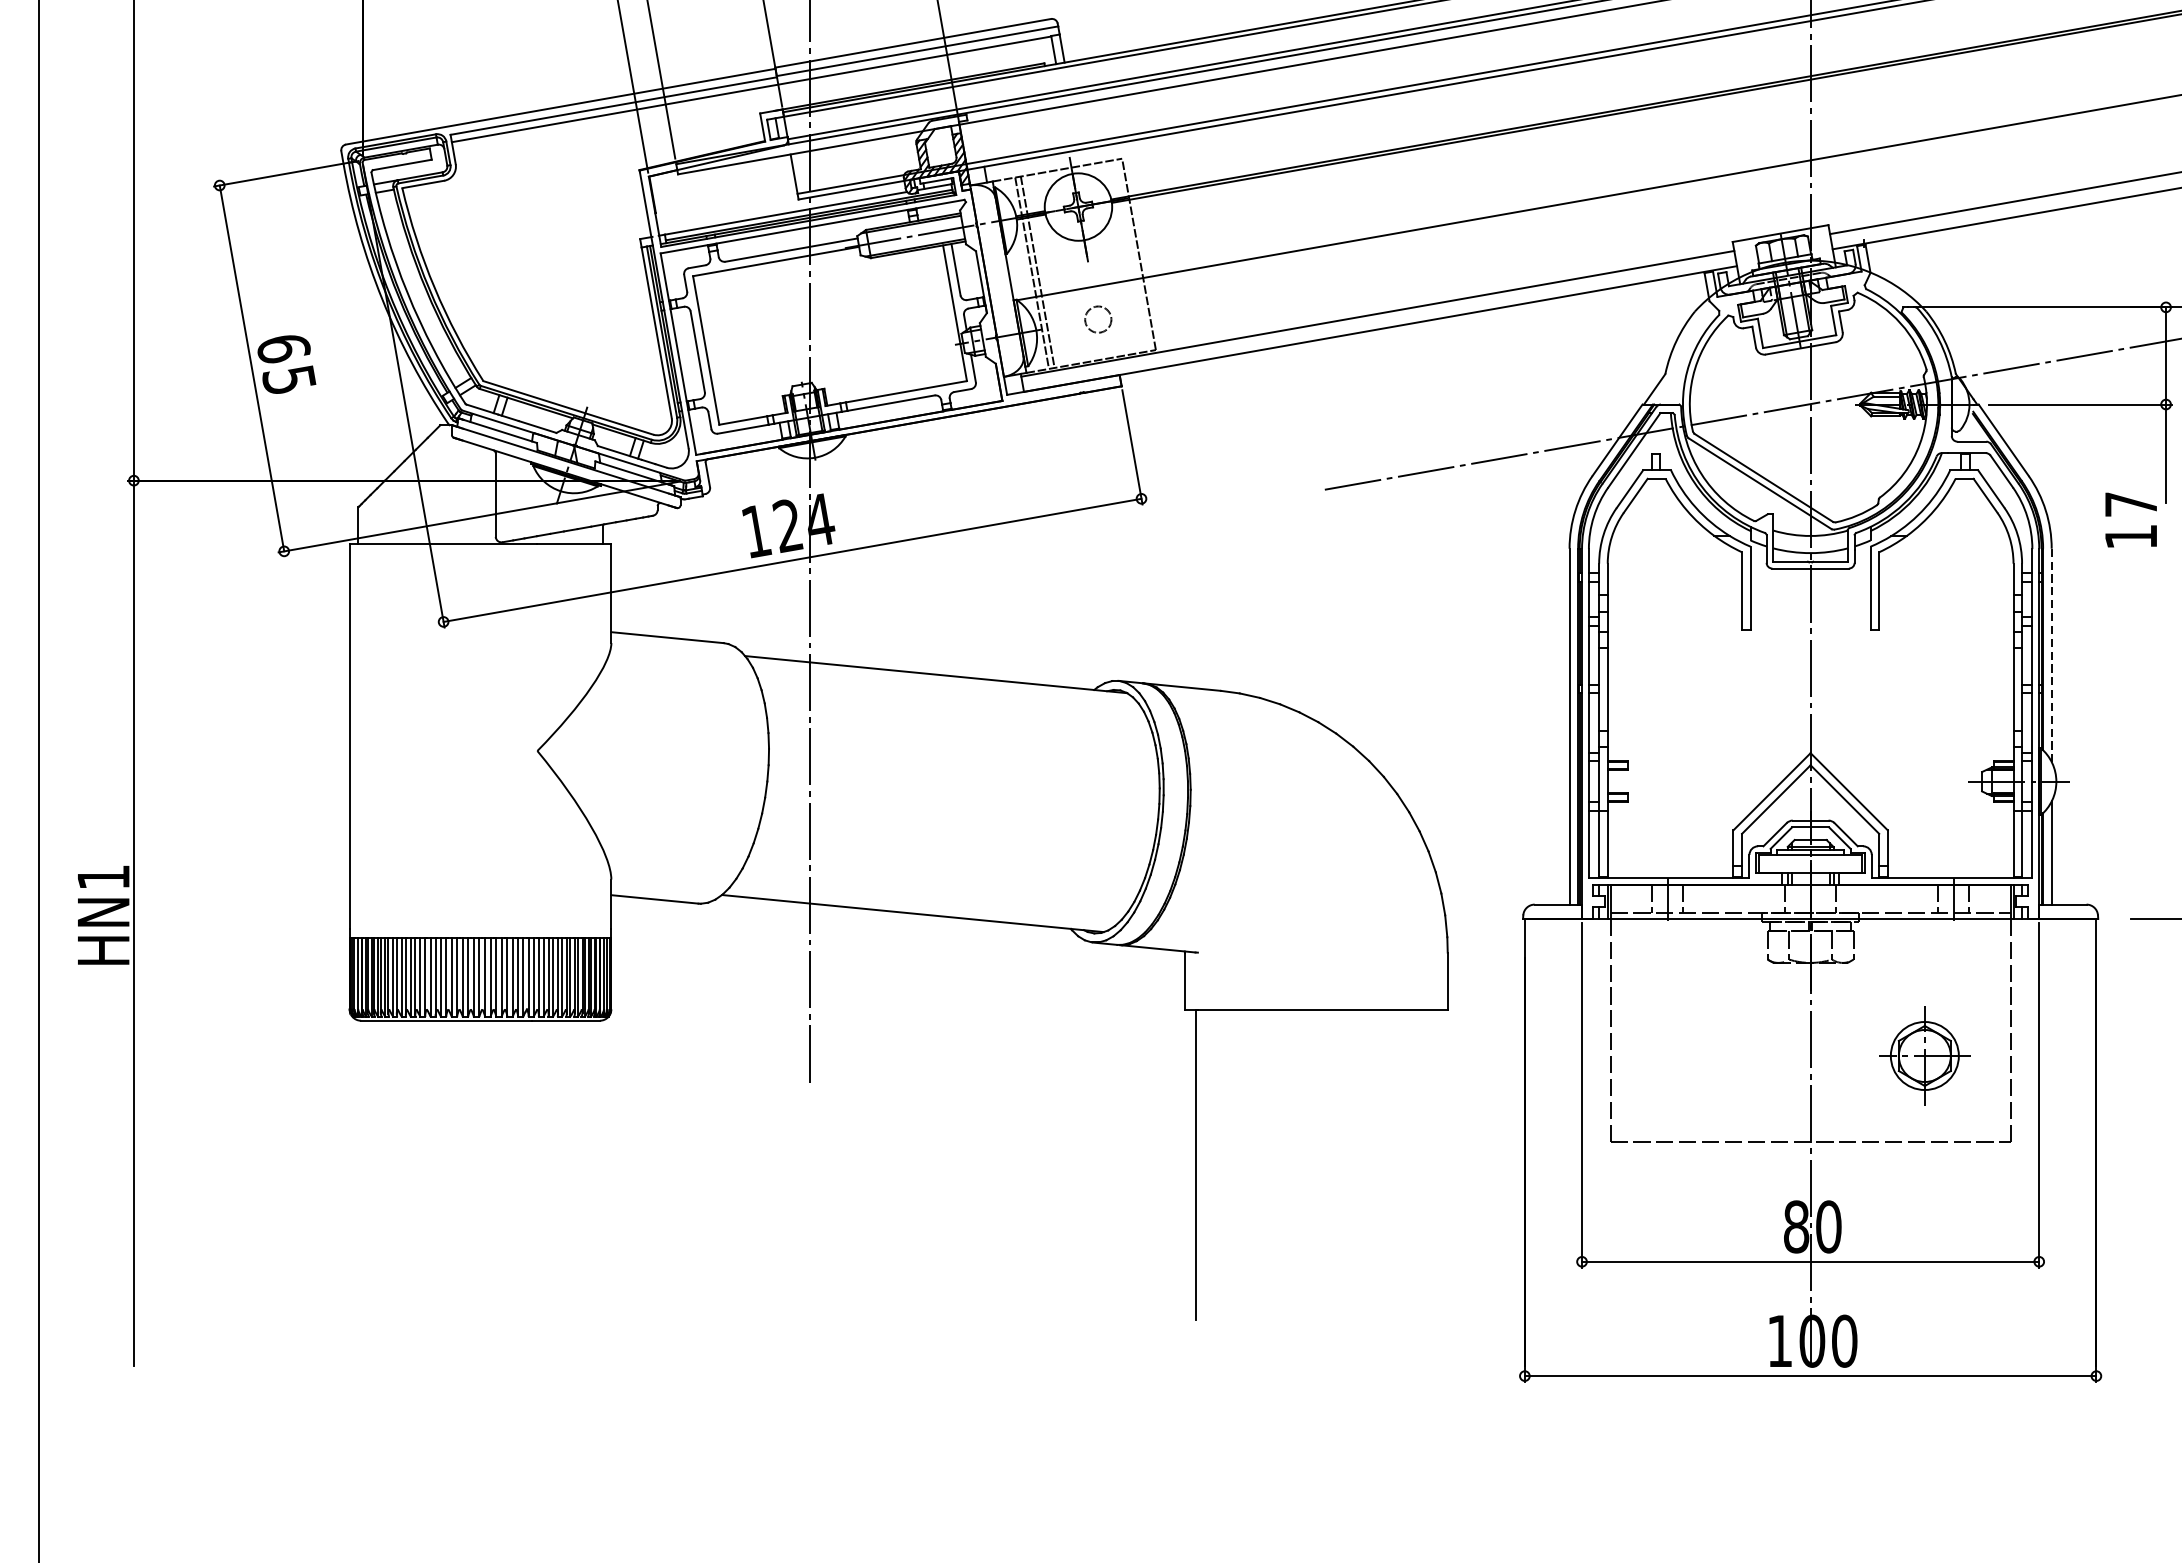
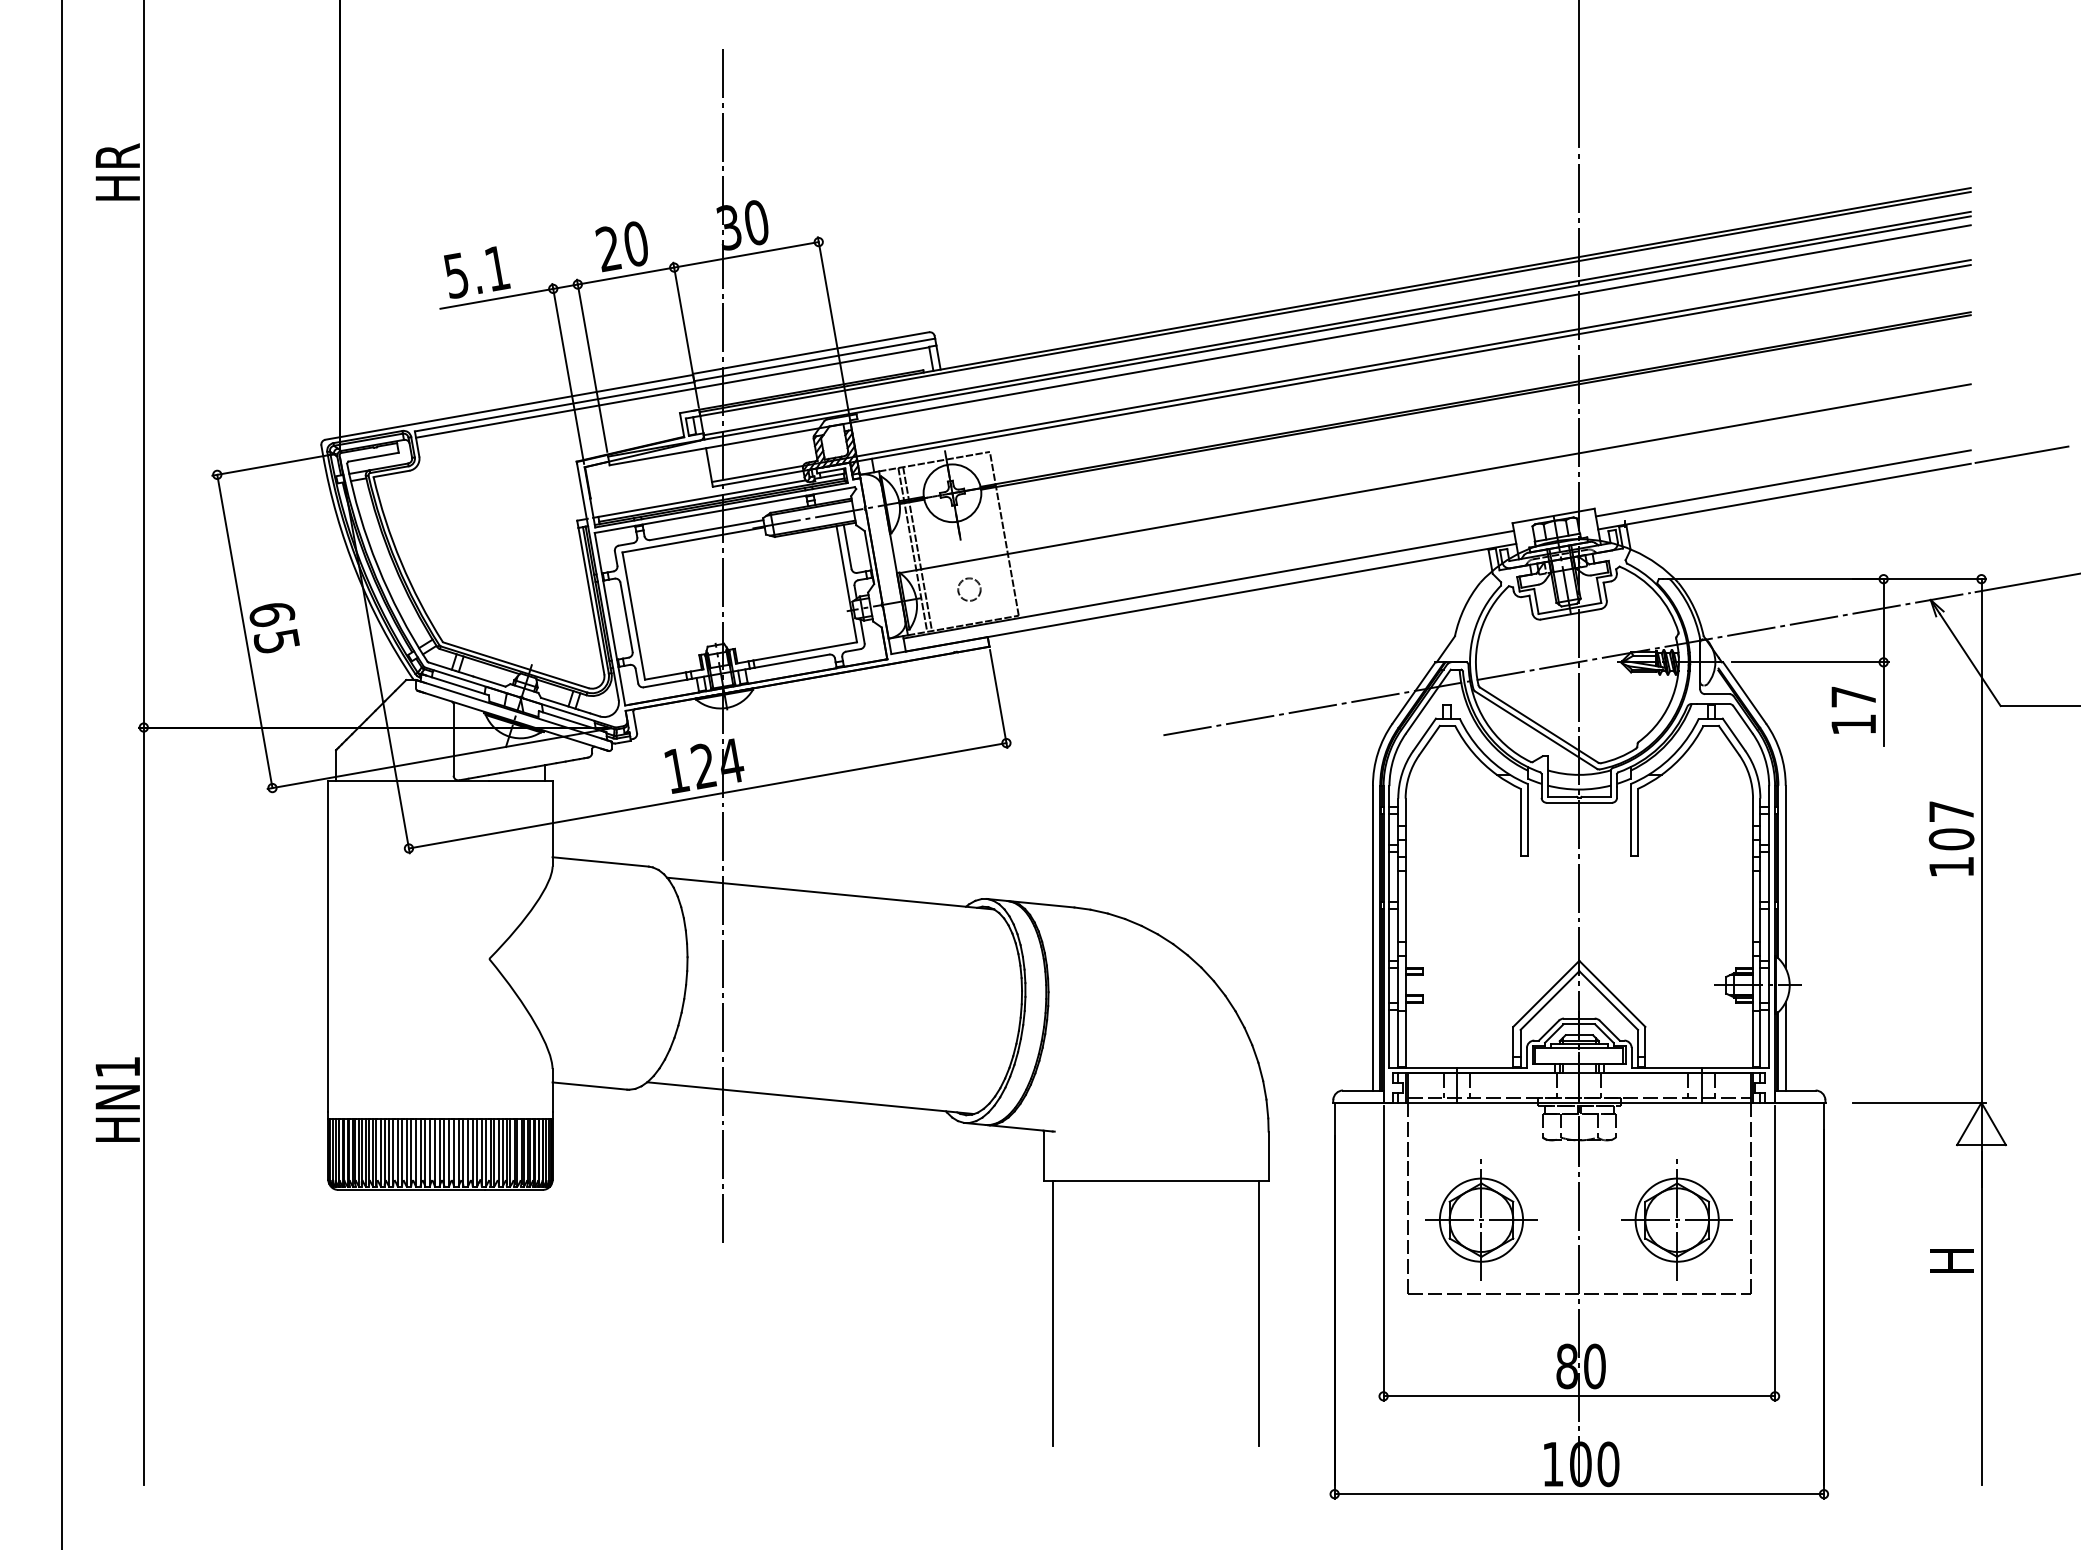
text: (2130, 520) -> (1853, 710), moved
line: (2051, 655) -> (1785, 877), dashed -> solid
part: (1696, 1055) -> (1481, 1219), added
part: (1924, 1055) -> (1676, 1219), size x1.43
line: (1435, 1165) -> (1258, 1313), added

